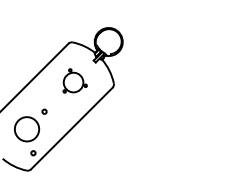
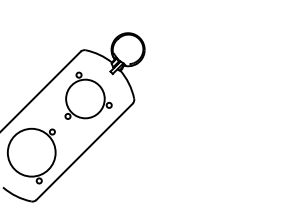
part: (75, 80) -> (88, 95), size x1.67
circle: (26, 129) -> (31, 152), size x1.67

